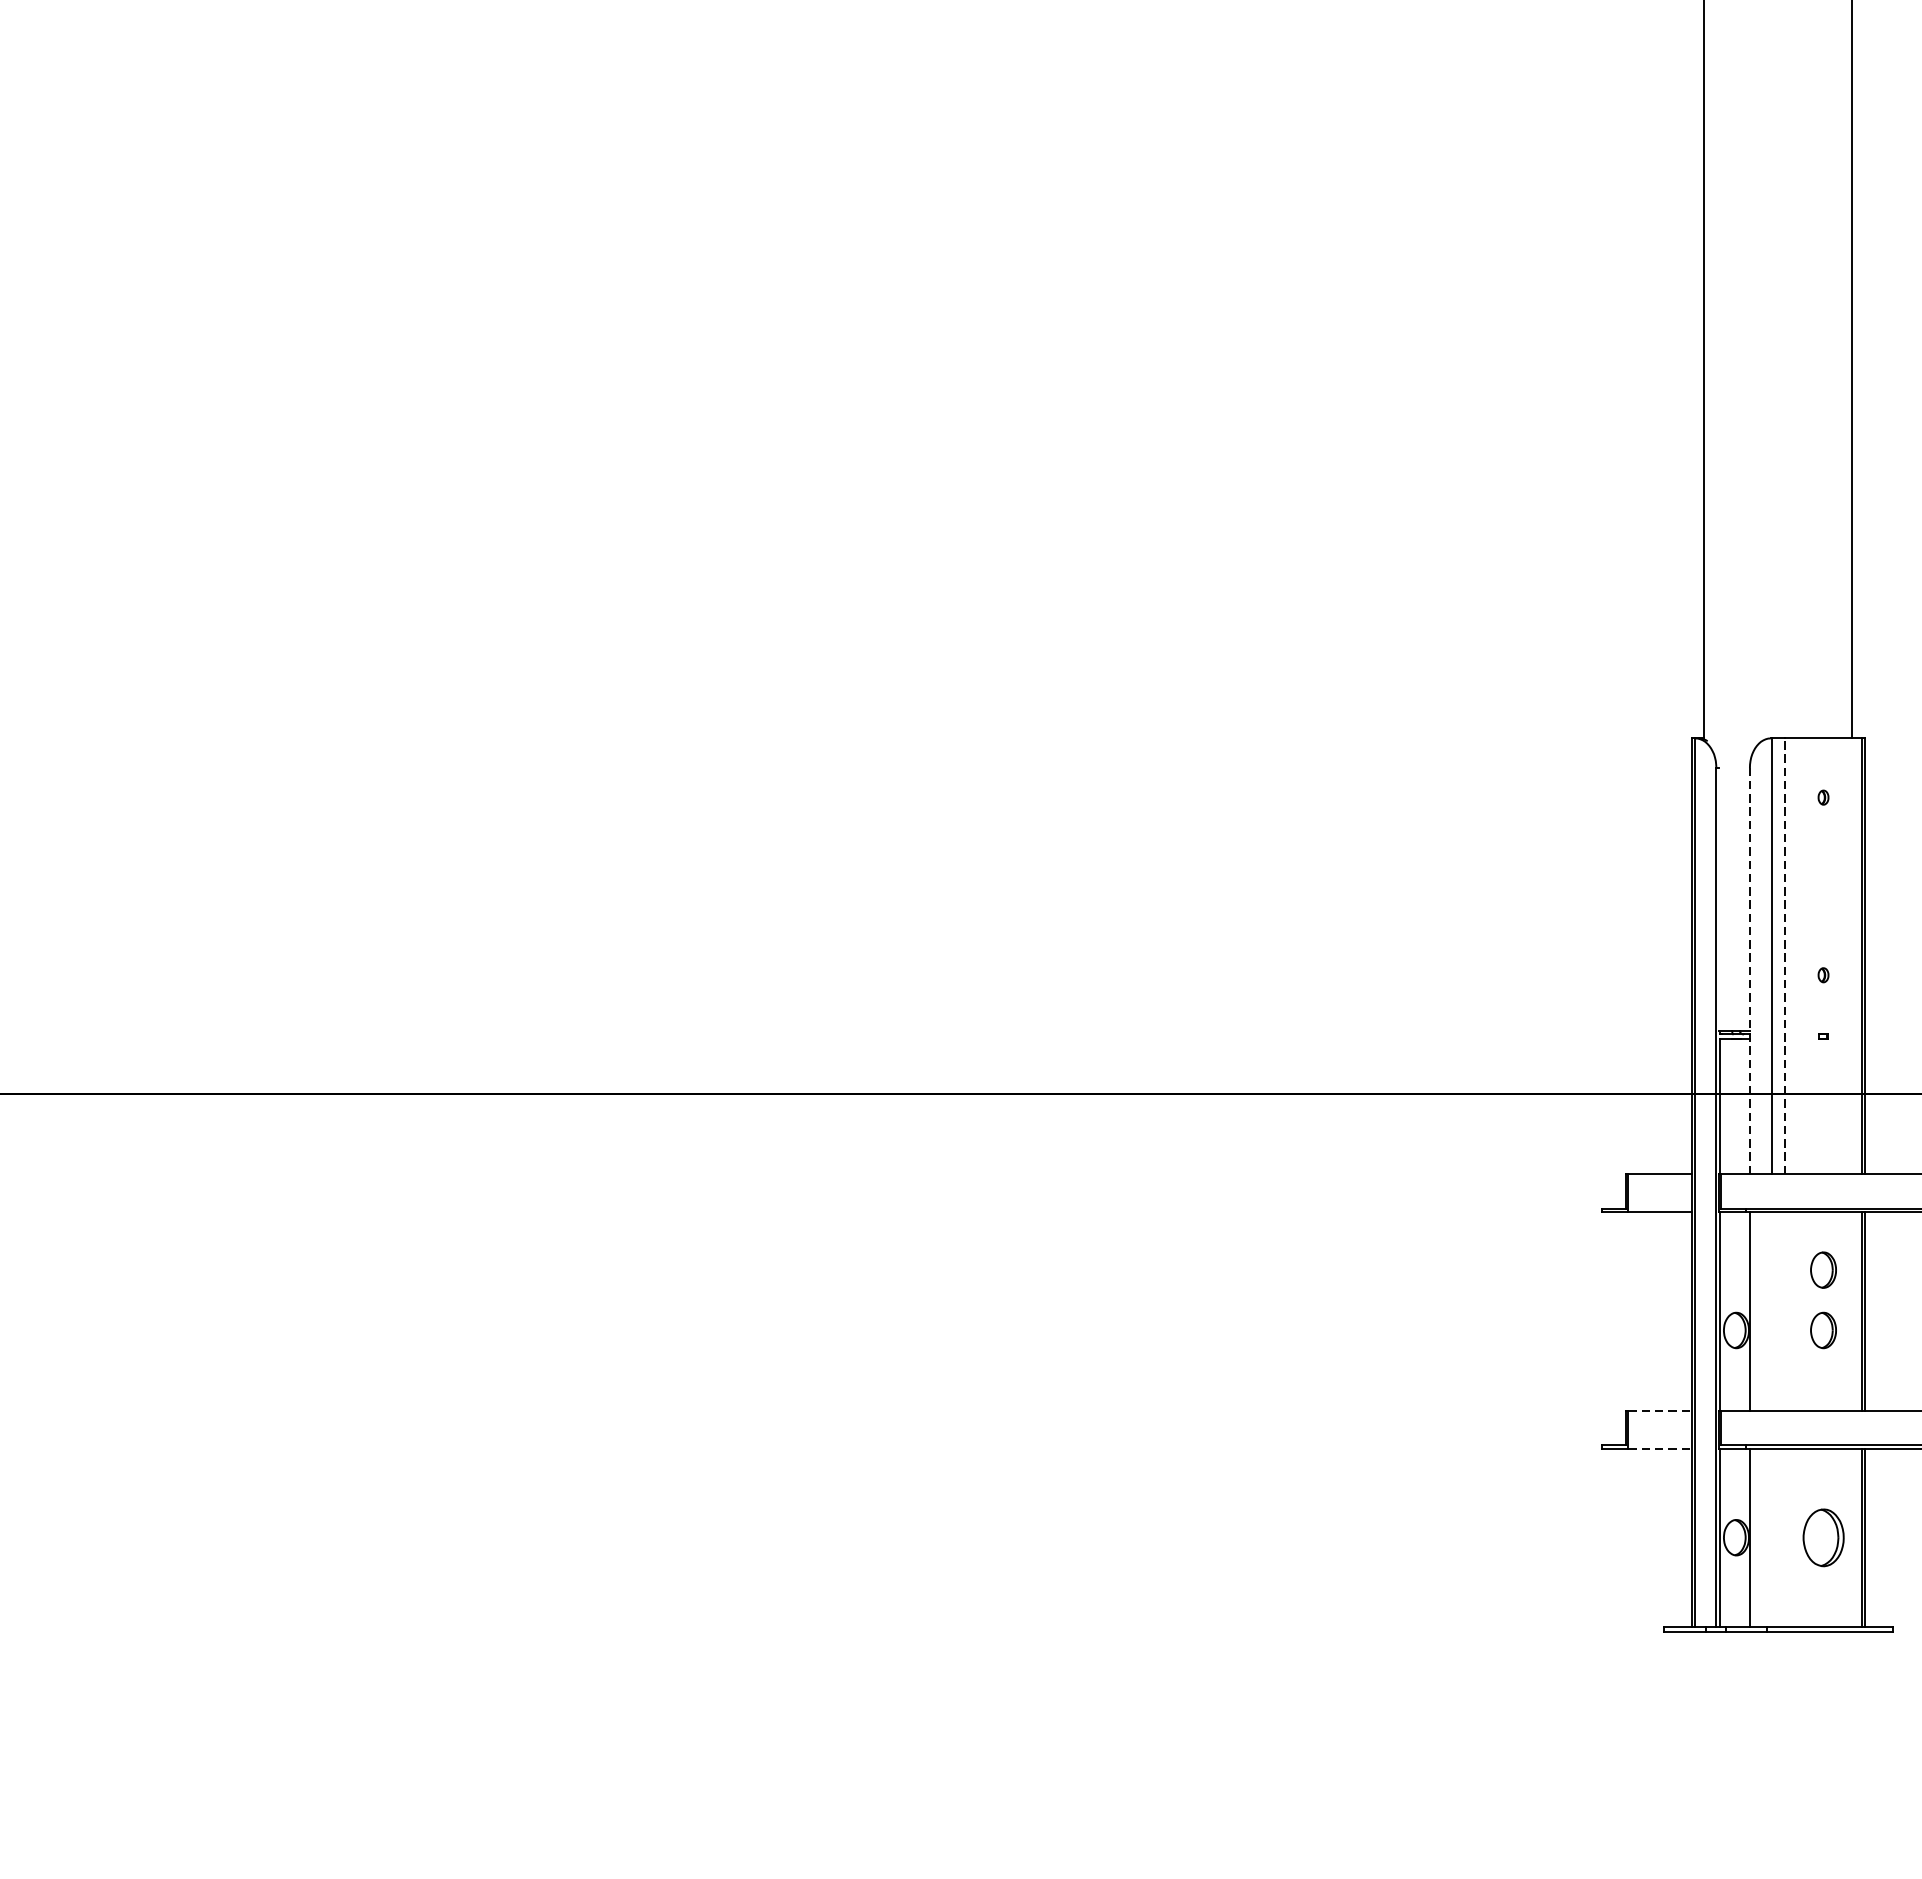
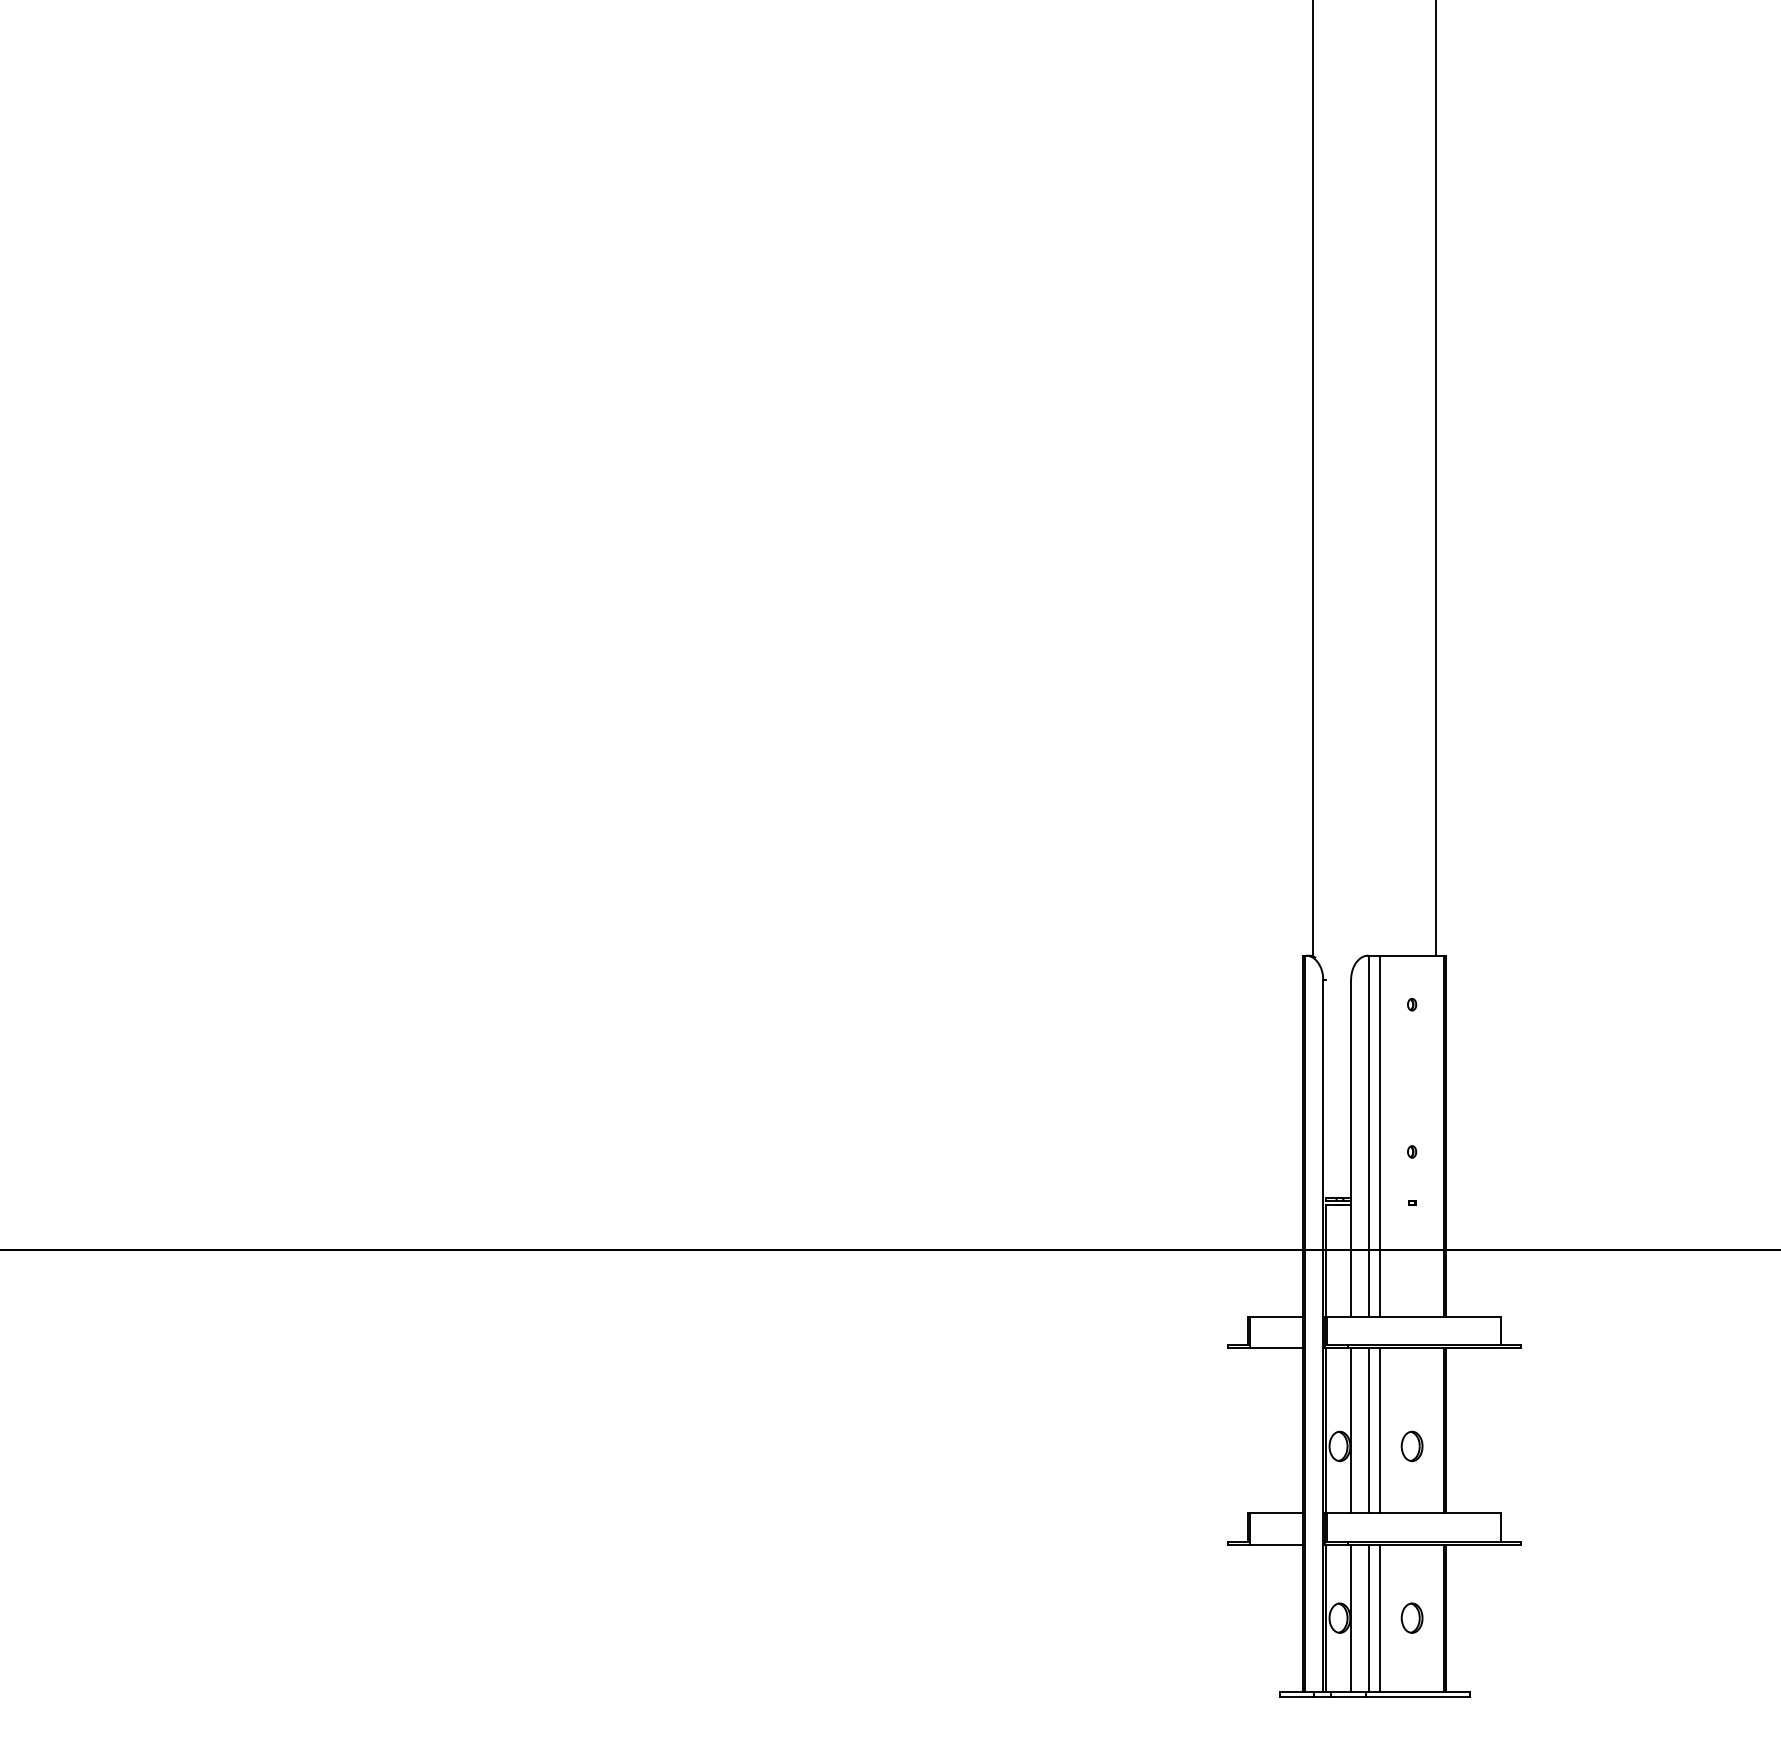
line: (1785, 956) -> (1380, 1136), dashed -> solid
line: (1750, 971) -> (1351, 1148), dashed -> solid
part: (1822, 1269) -> (1411, 1395), removed
line: (1772, 1311) -> (1369, 1430), added
line: (1785, 1311) -> (1380, 1430), added
line: (1661, 1411) -> (1277, 1513), dashed -> solid
line: (1661, 1448) -> (1277, 1544), dashed -> solid
line: (1772, 1536) -> (1369, 1617), added
line: (1785, 1536) -> (1380, 1617), added
part: (1822, 1536) -> (1411, 1617), size x0.62

